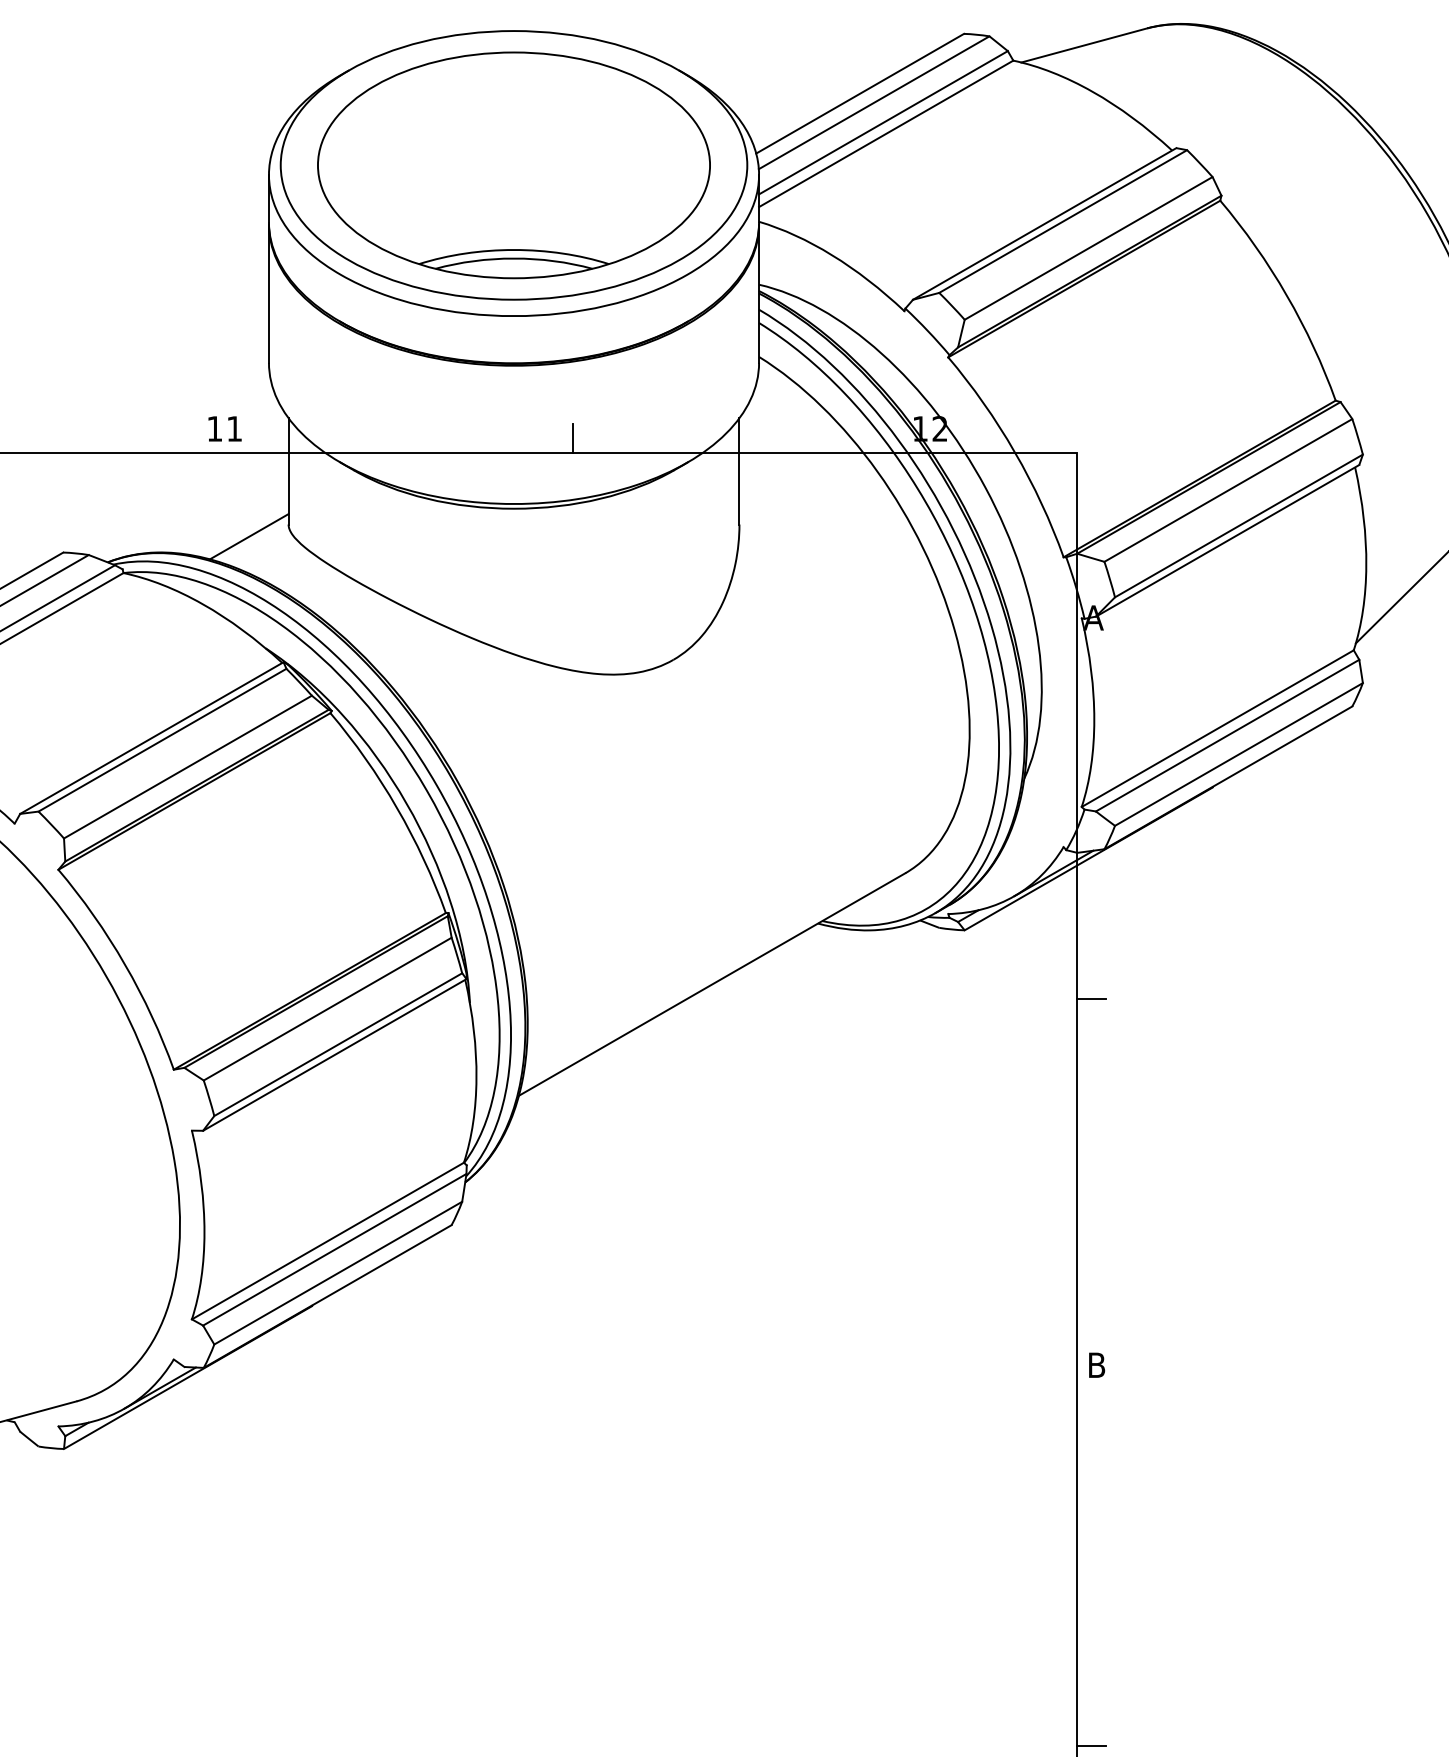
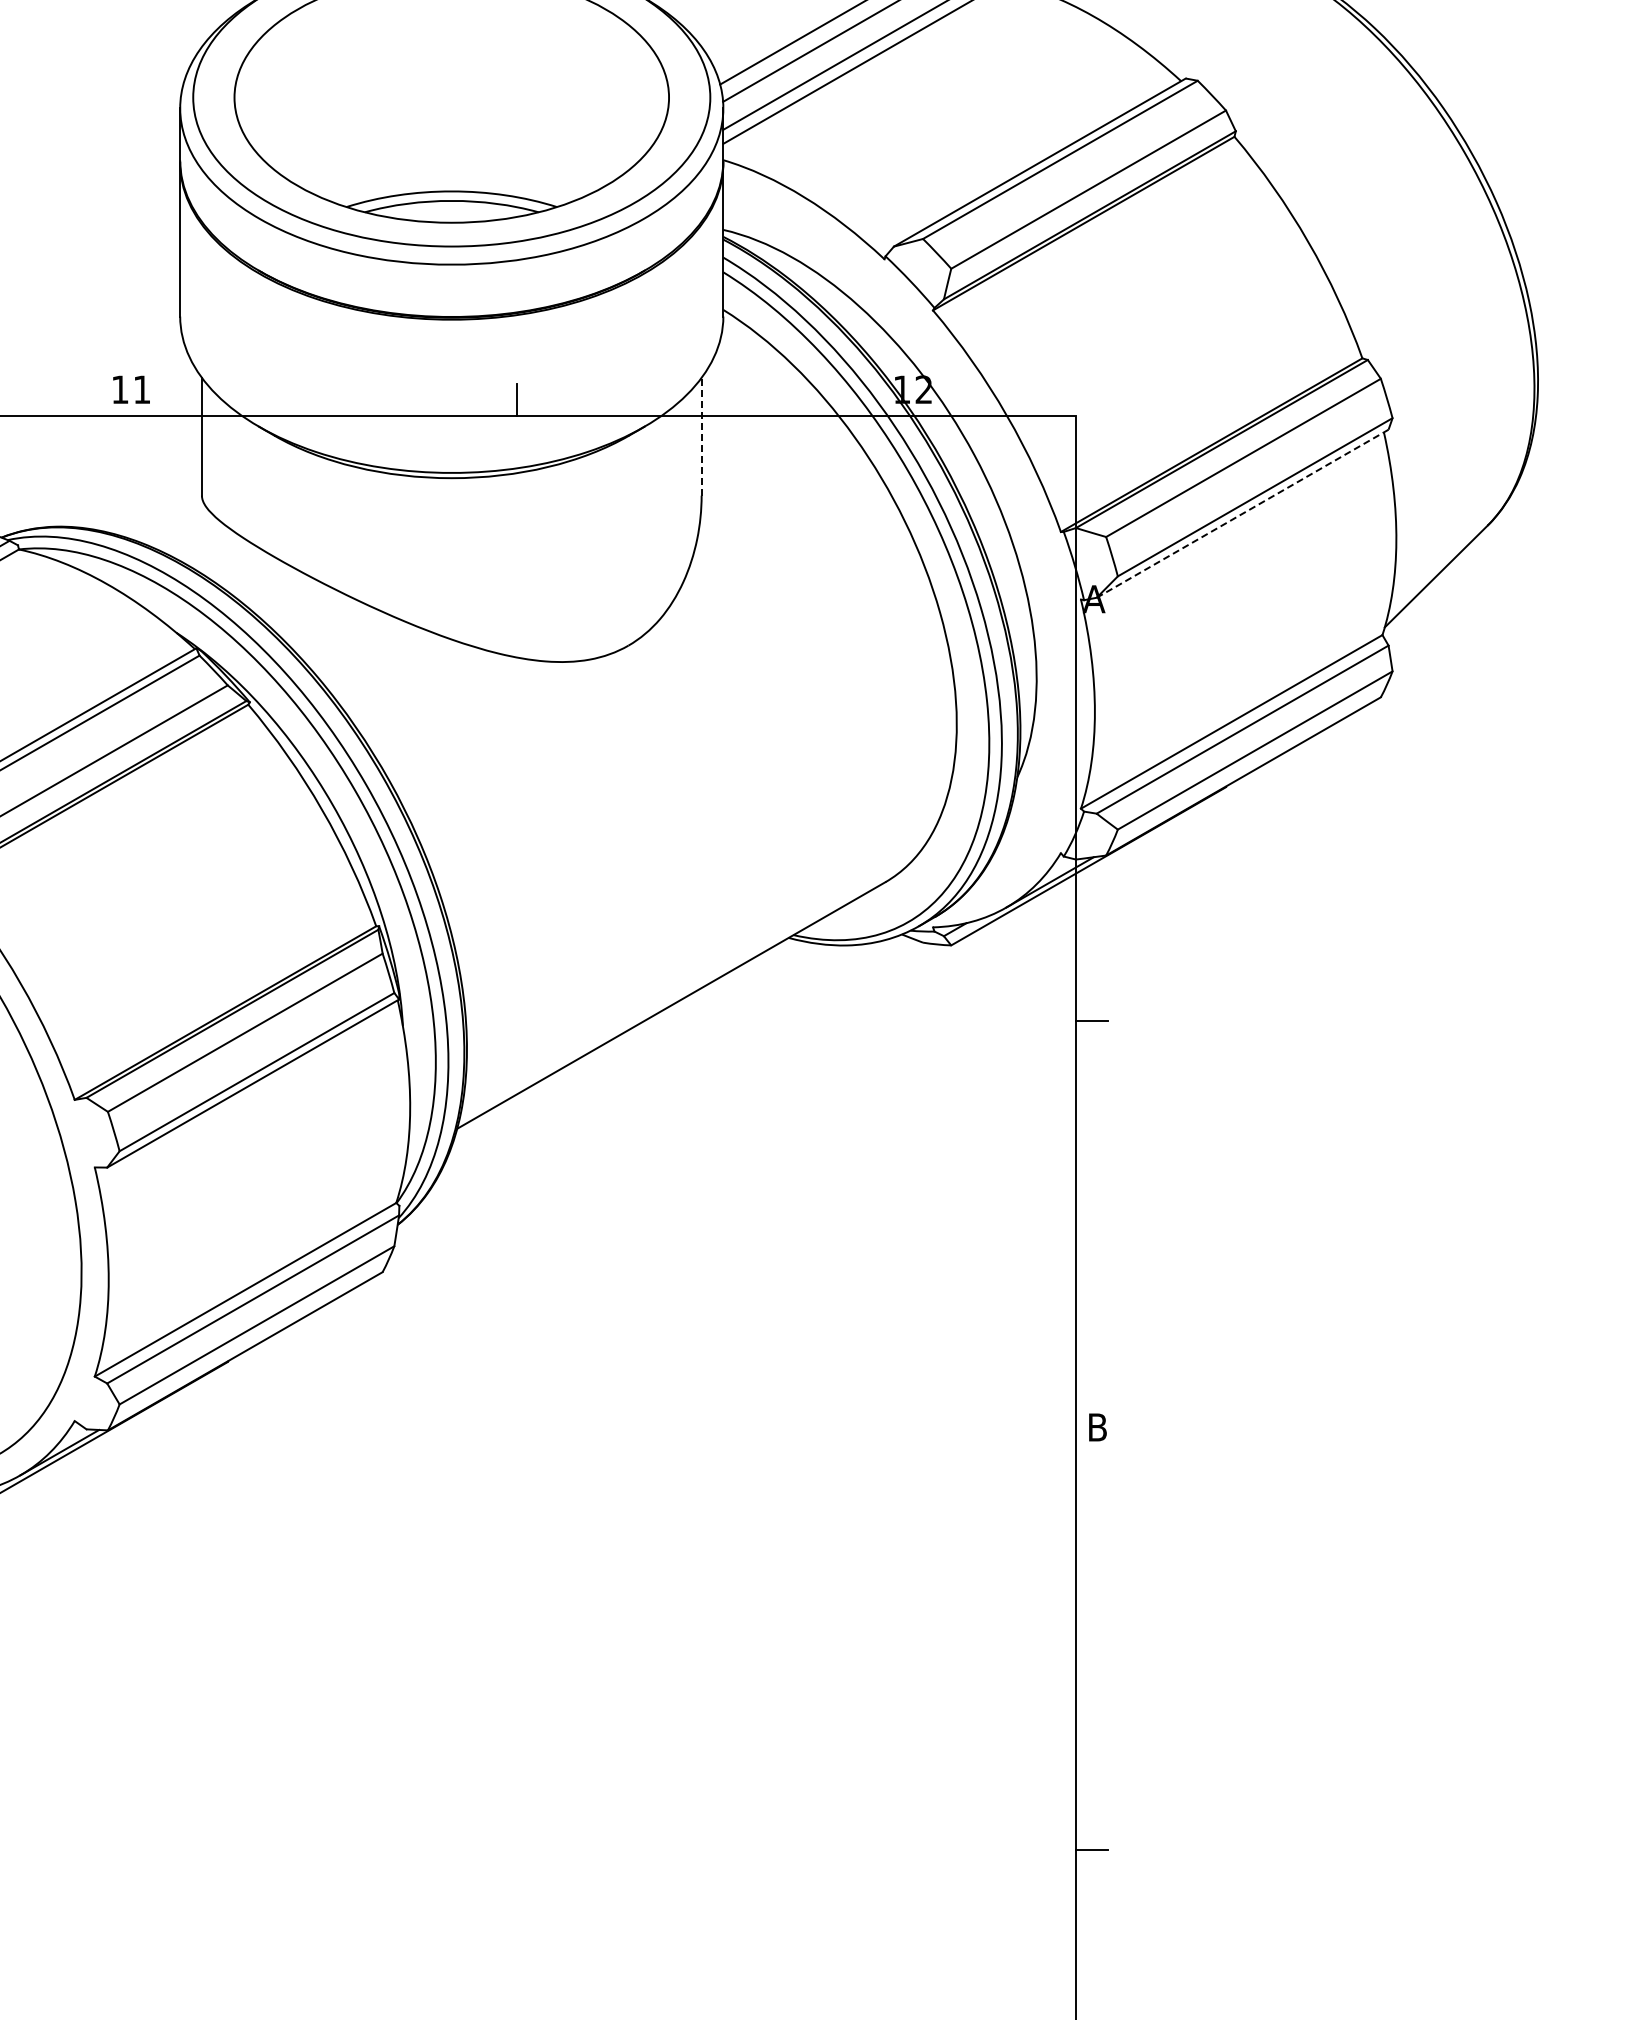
line: (739, 471) -> (701, 436), solid -> dashed
line: (248, 536) -> (157, 509), removed
line: (1228, 540) -> (1243, 513), solid -> dashed

